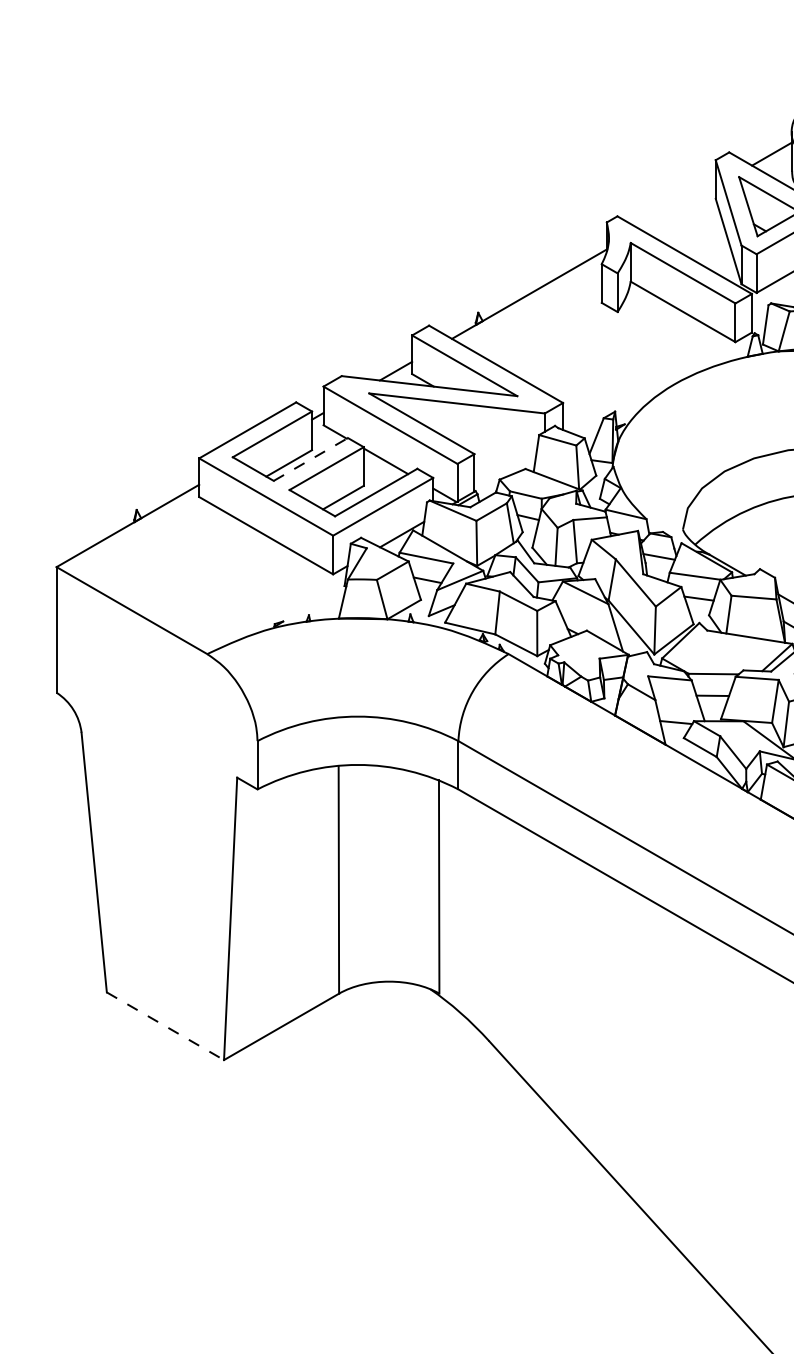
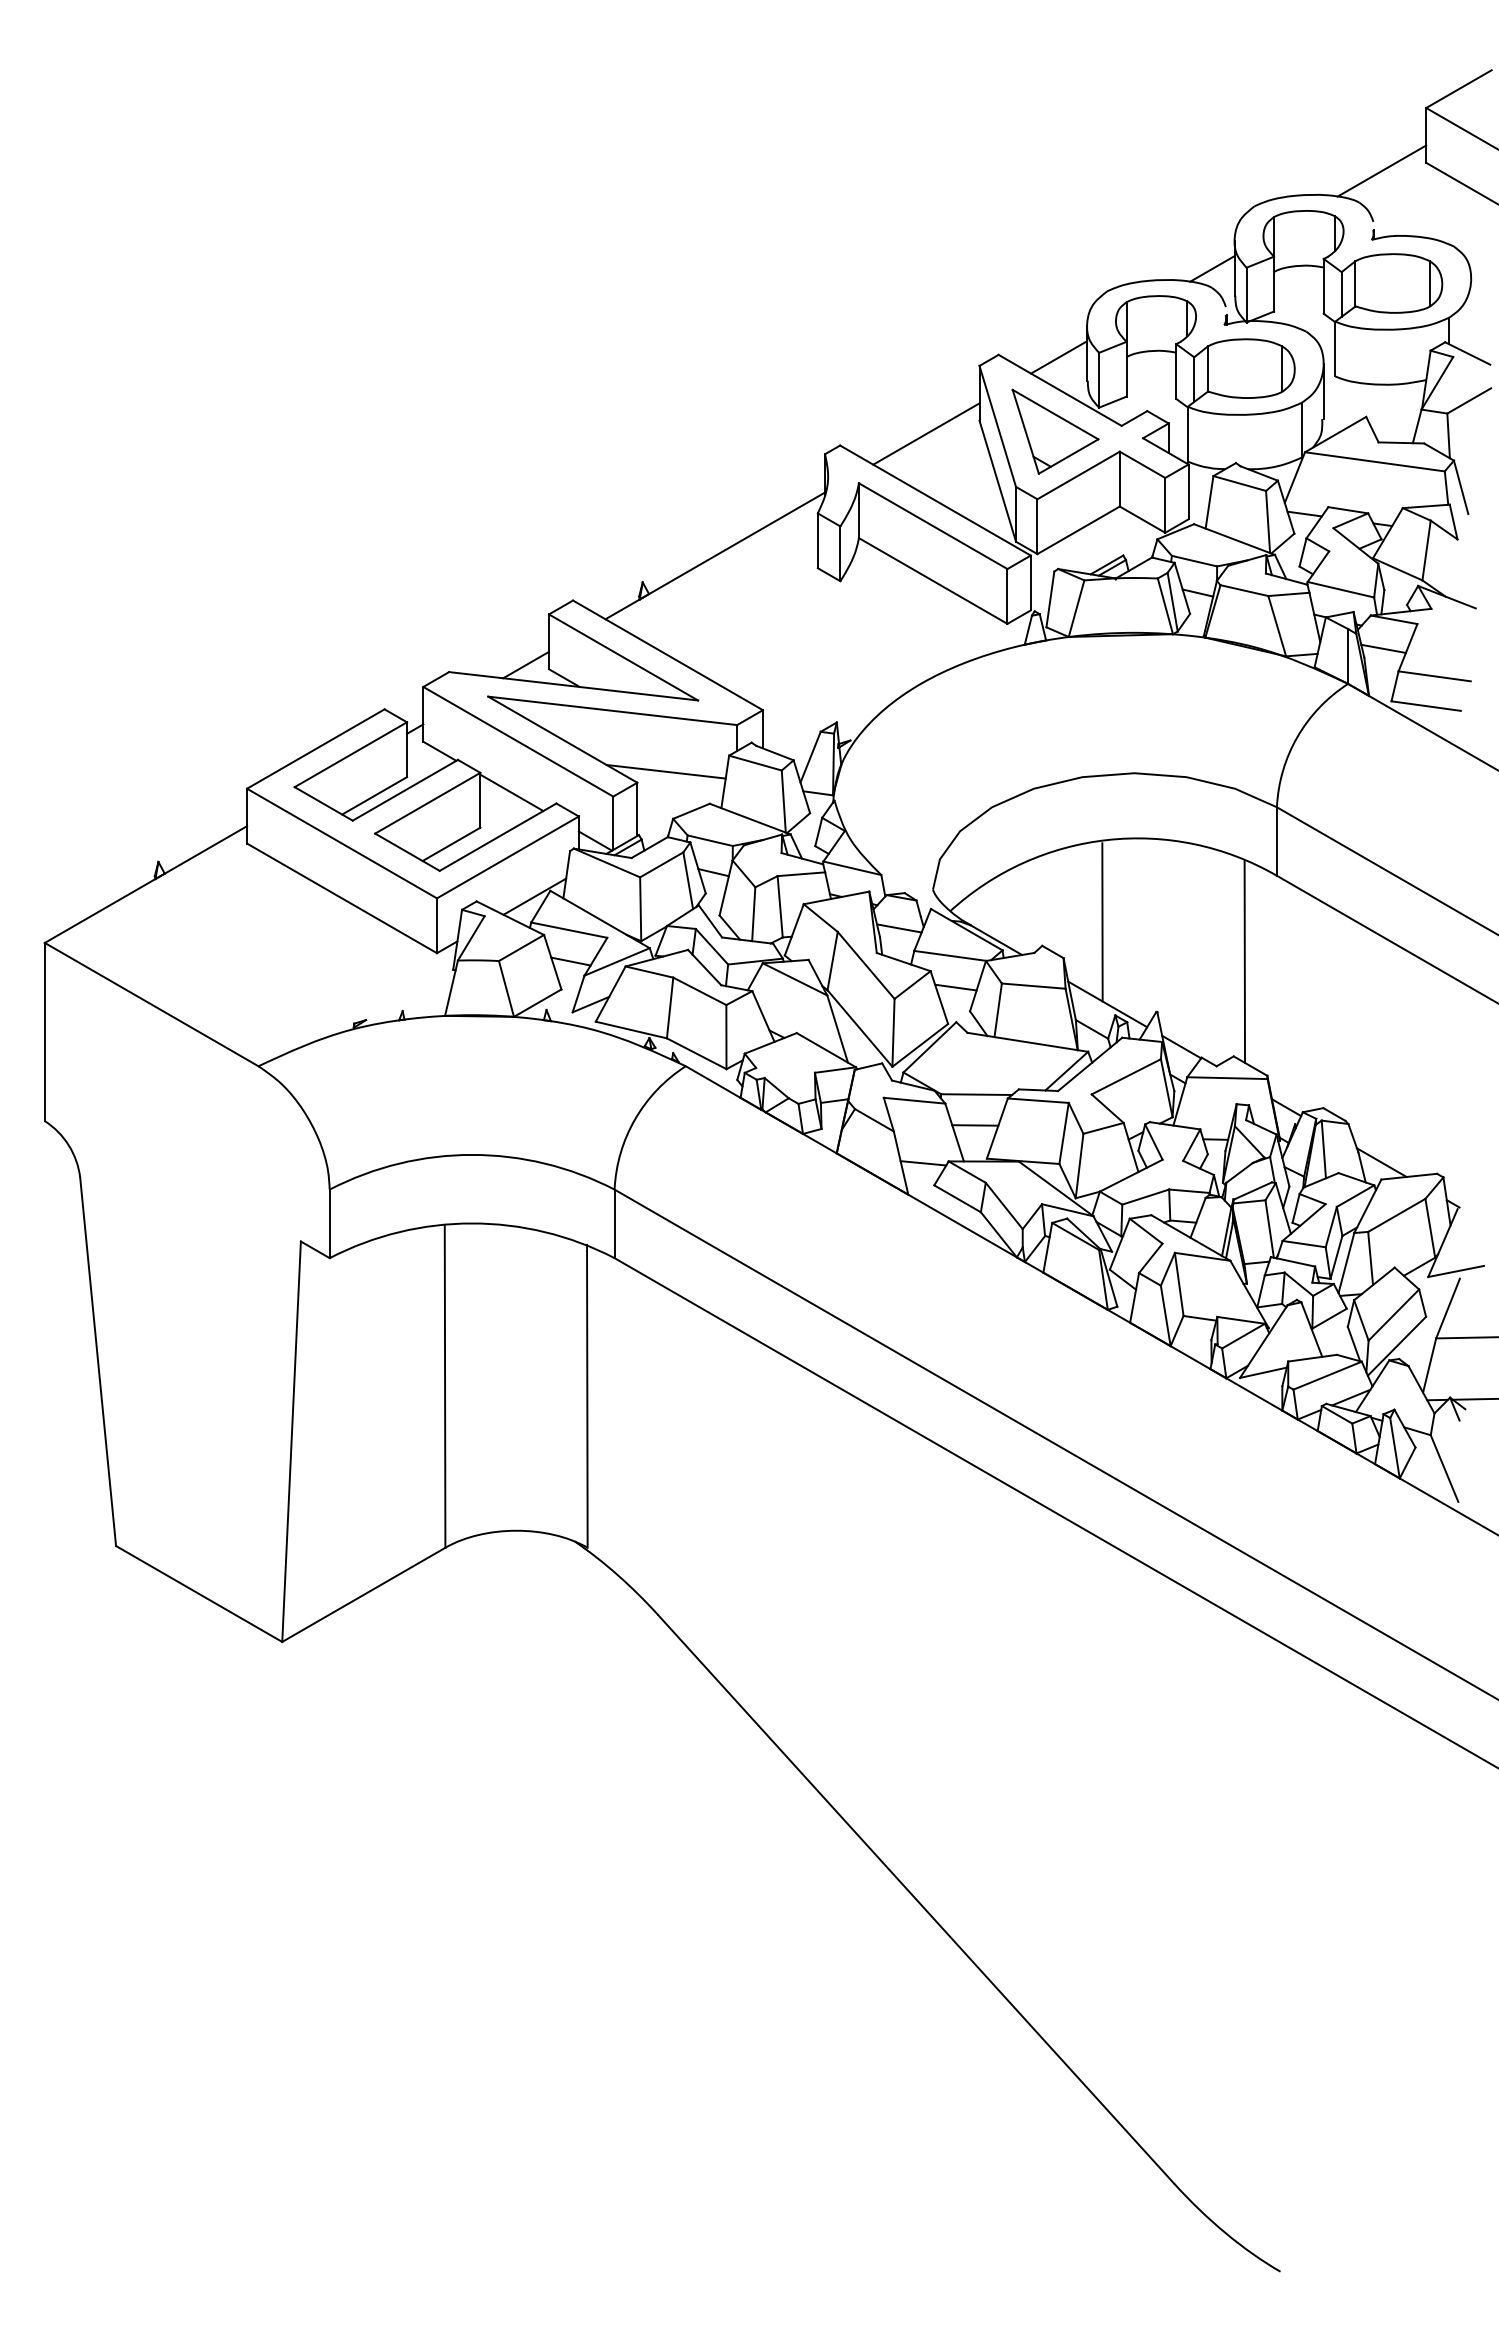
line: (678, 207) -> (926, 433), added
line: (494, 446) -> (665, 771), added
line: (310, 459) -> (405, 790), dashed -> solid
line: (165, 1025) -> (199, 1593), dashed -> solid

